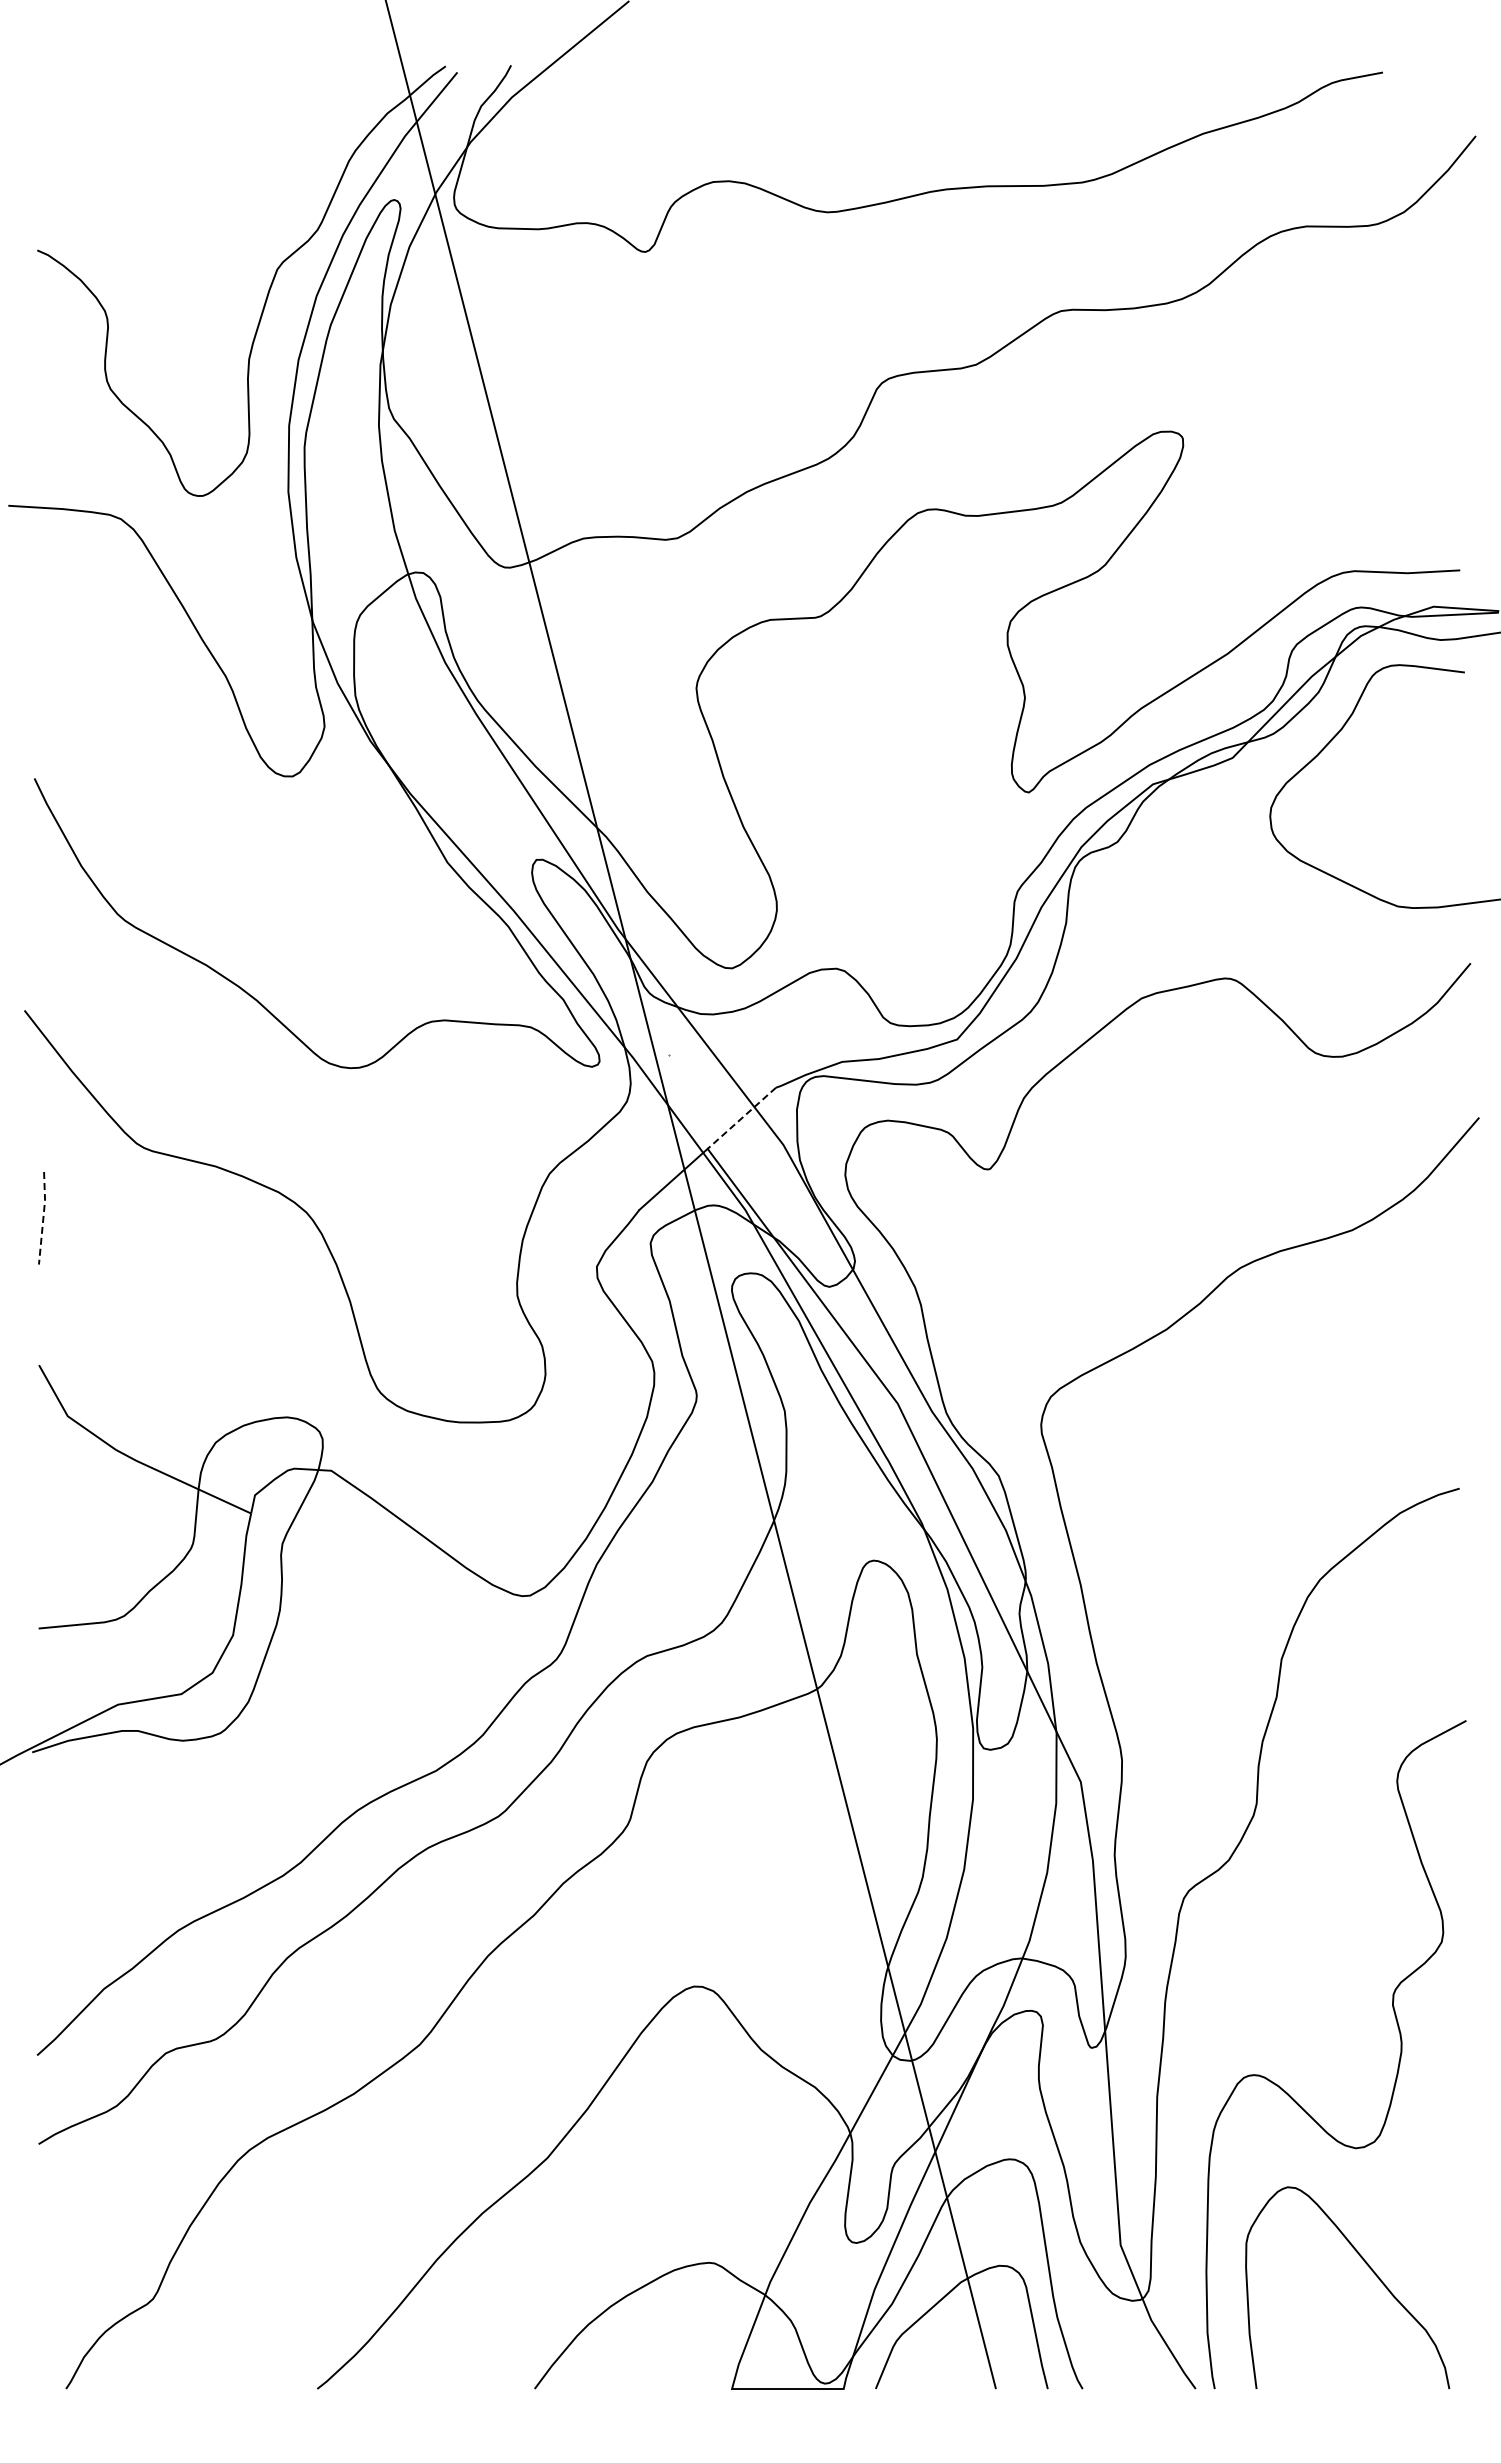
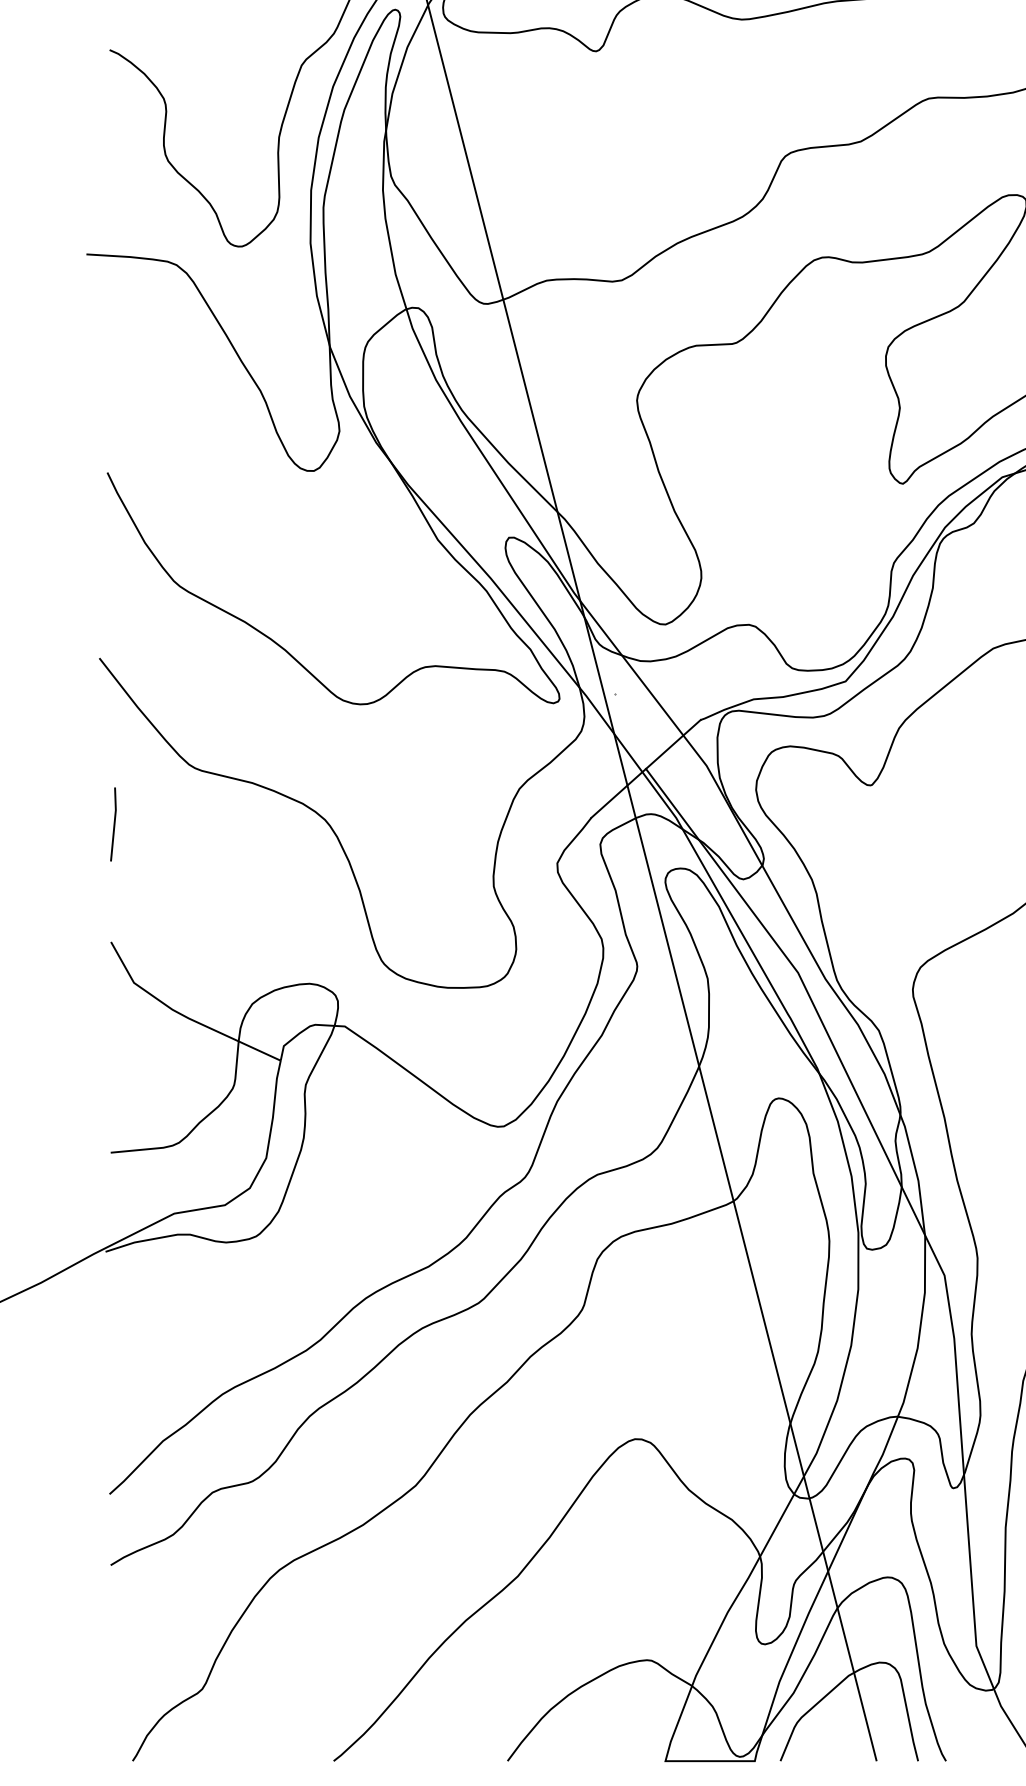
line: (741, 1118) -> (673, 744), dashed -> solid
line: (43, 1218) -> (114, 824), dashed -> solid

